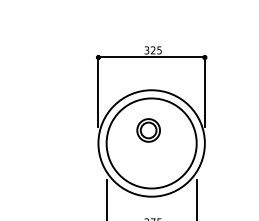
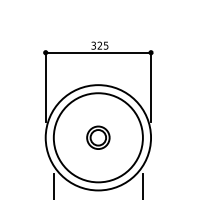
part: (148, 130) -> (98, 137), moved

